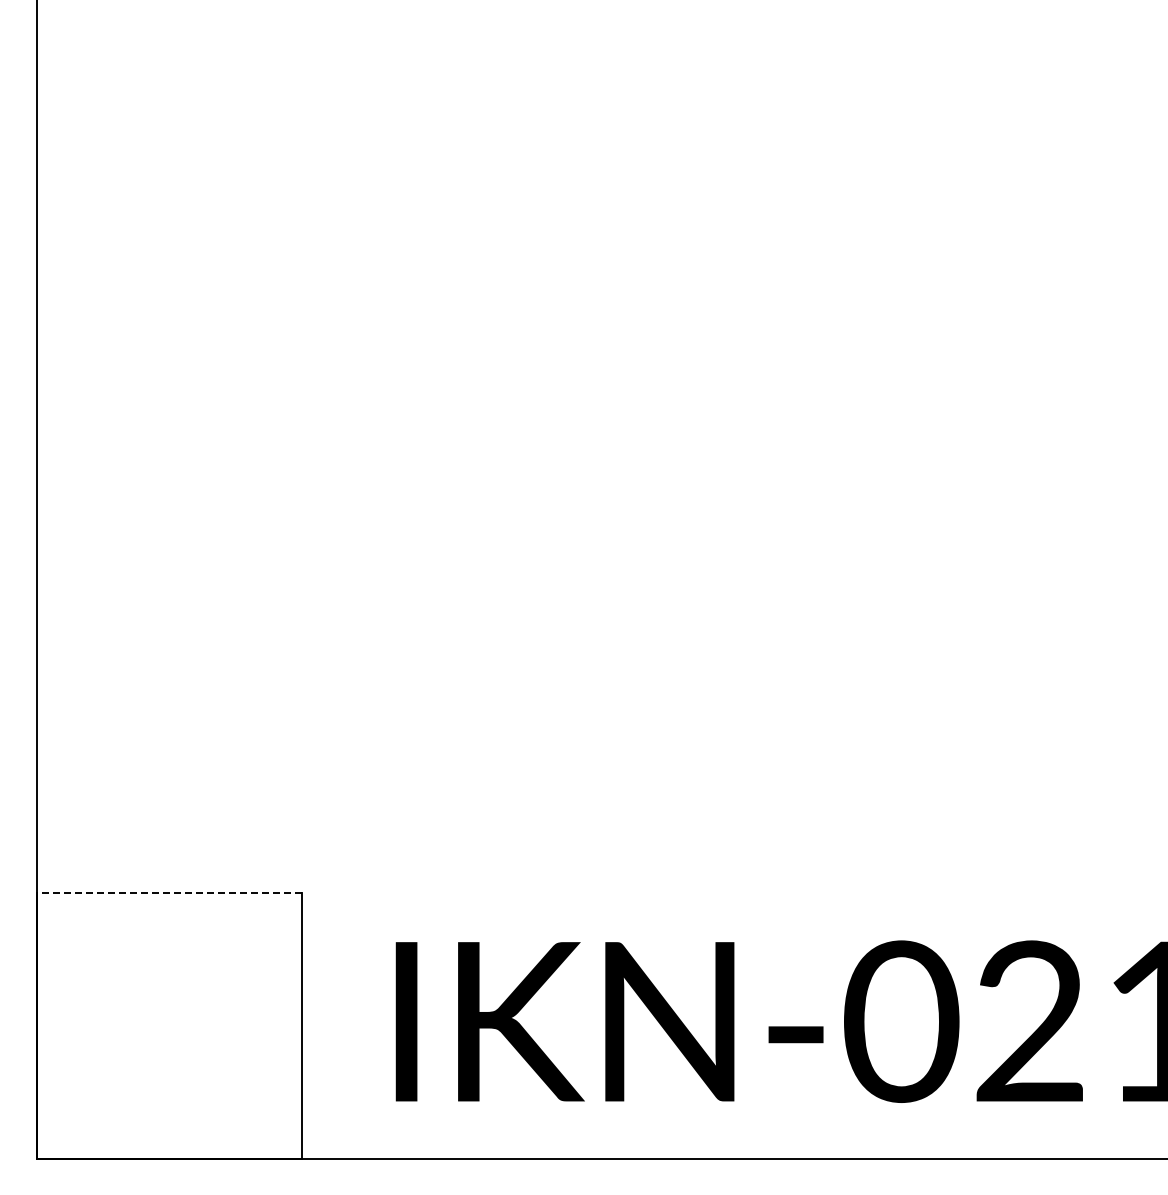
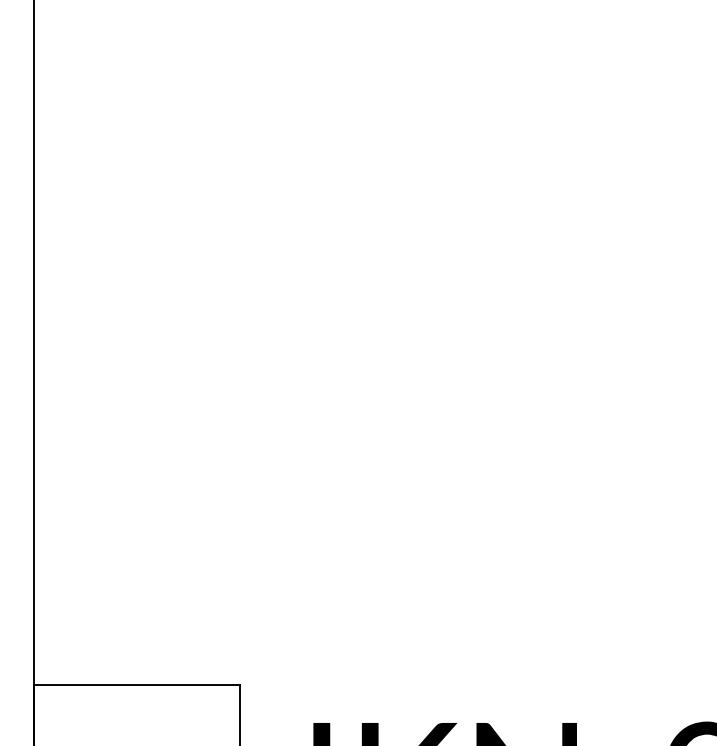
line: (169, 893) -> (137, 685), dashed -> solid

